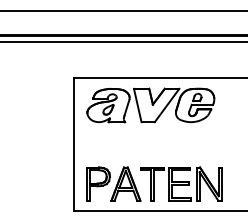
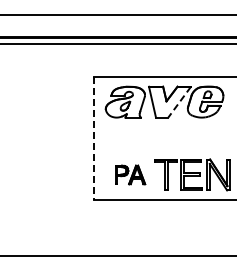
line: (166, 105) -> (179, 102), solid -> dashed
line: (73, 144) -> (93, 138), solid -> dashed
part: (113, 183) -> (130, 174), size x0.6

